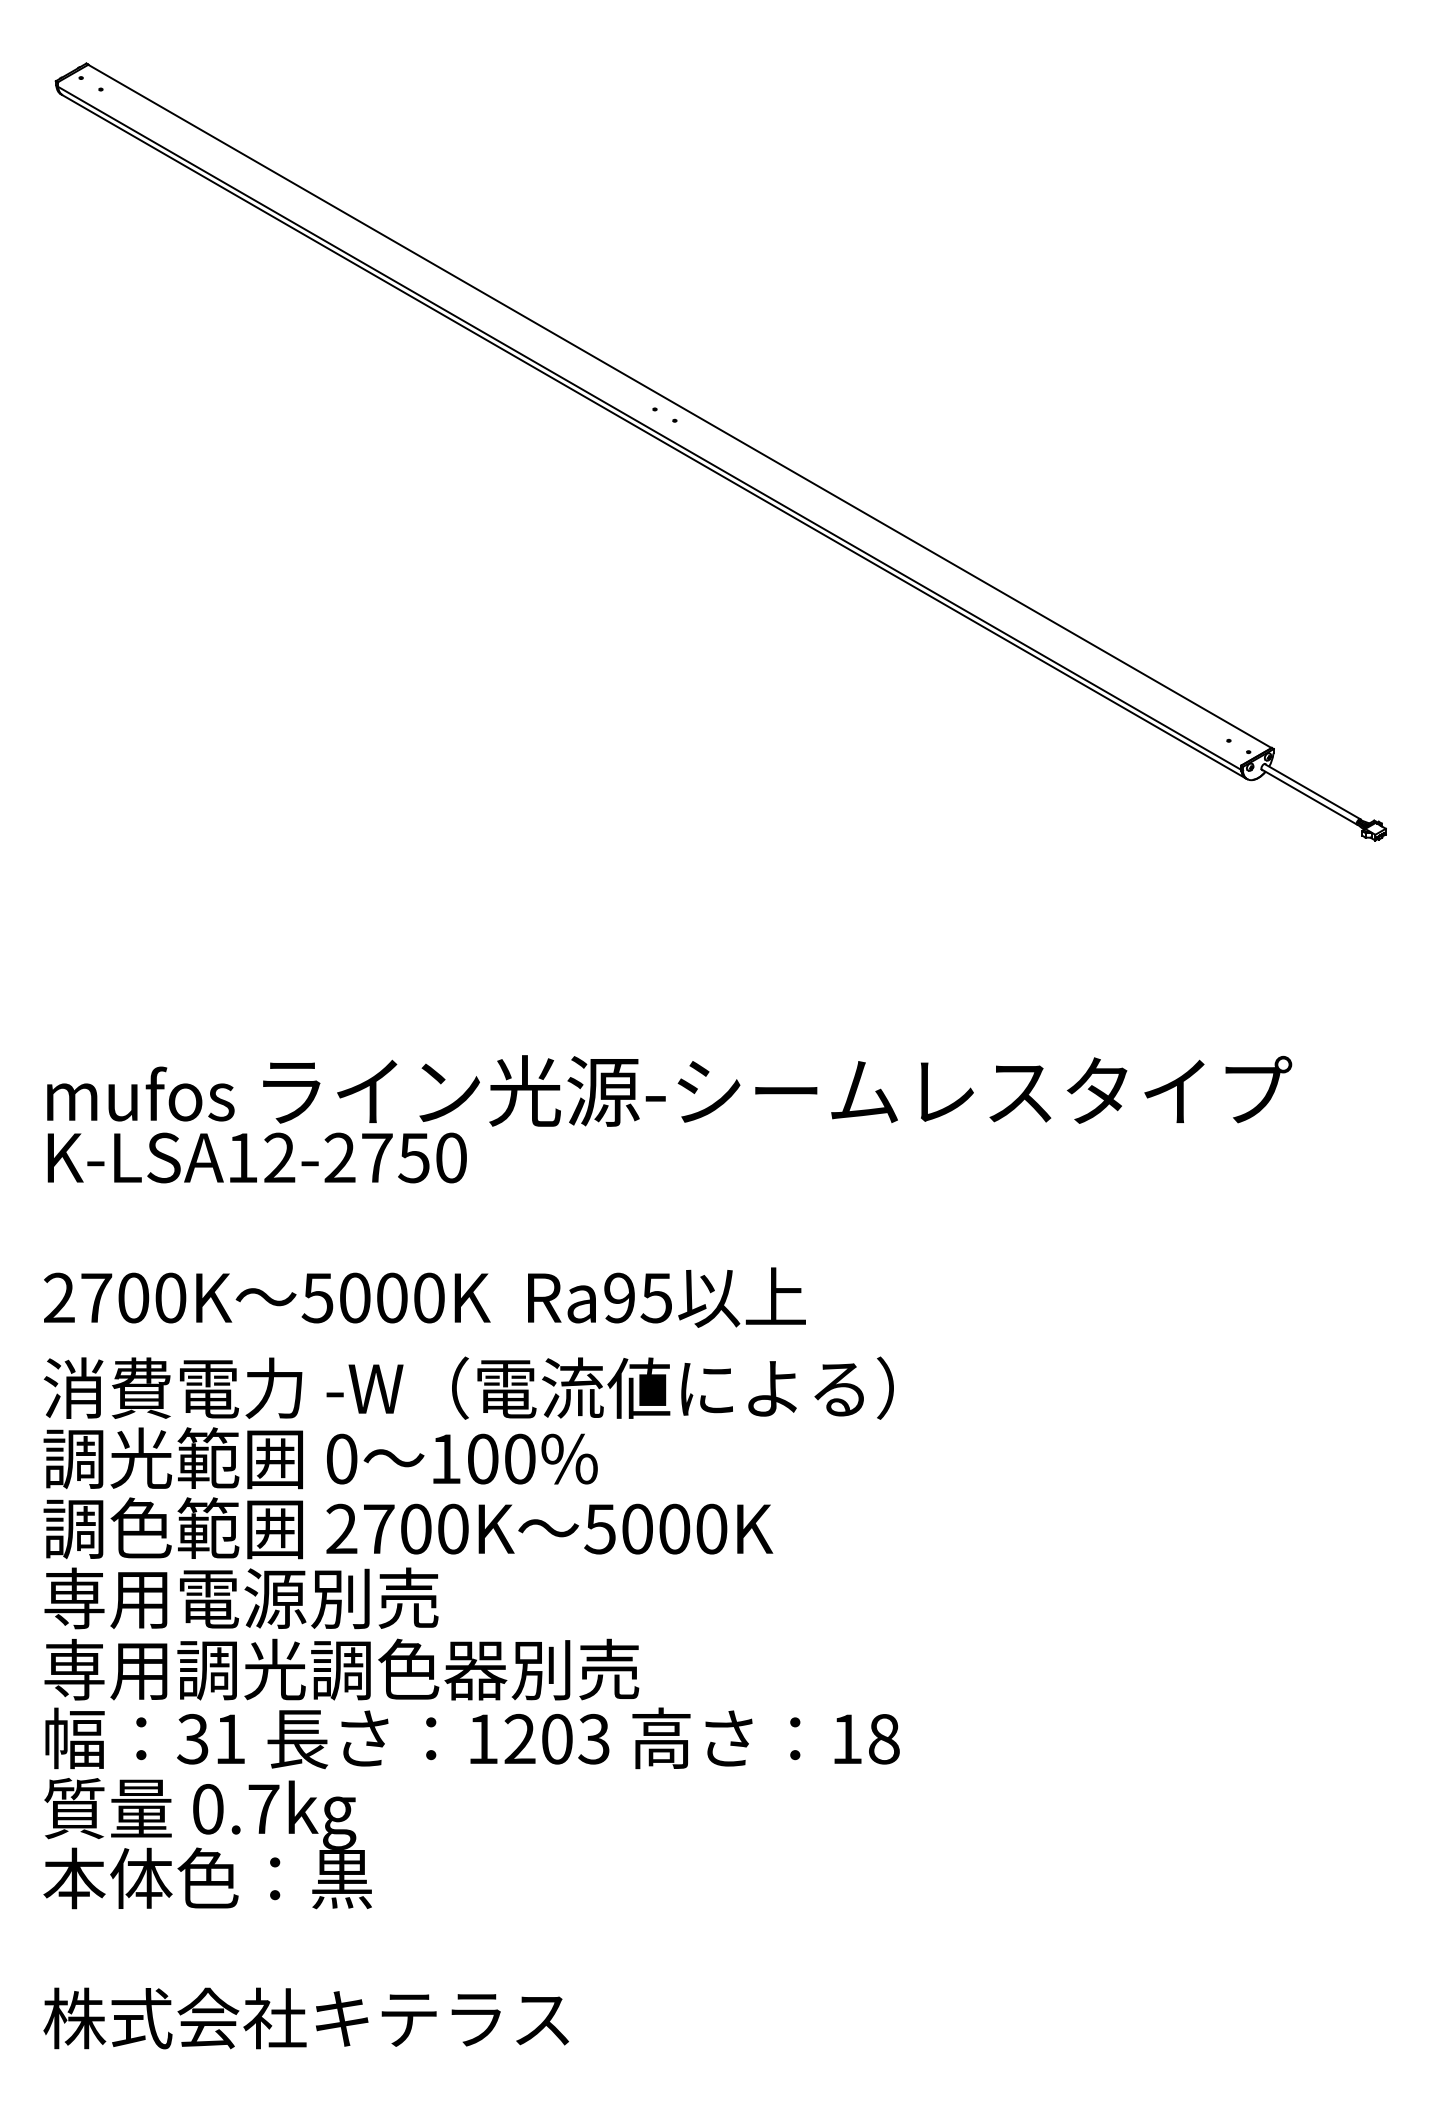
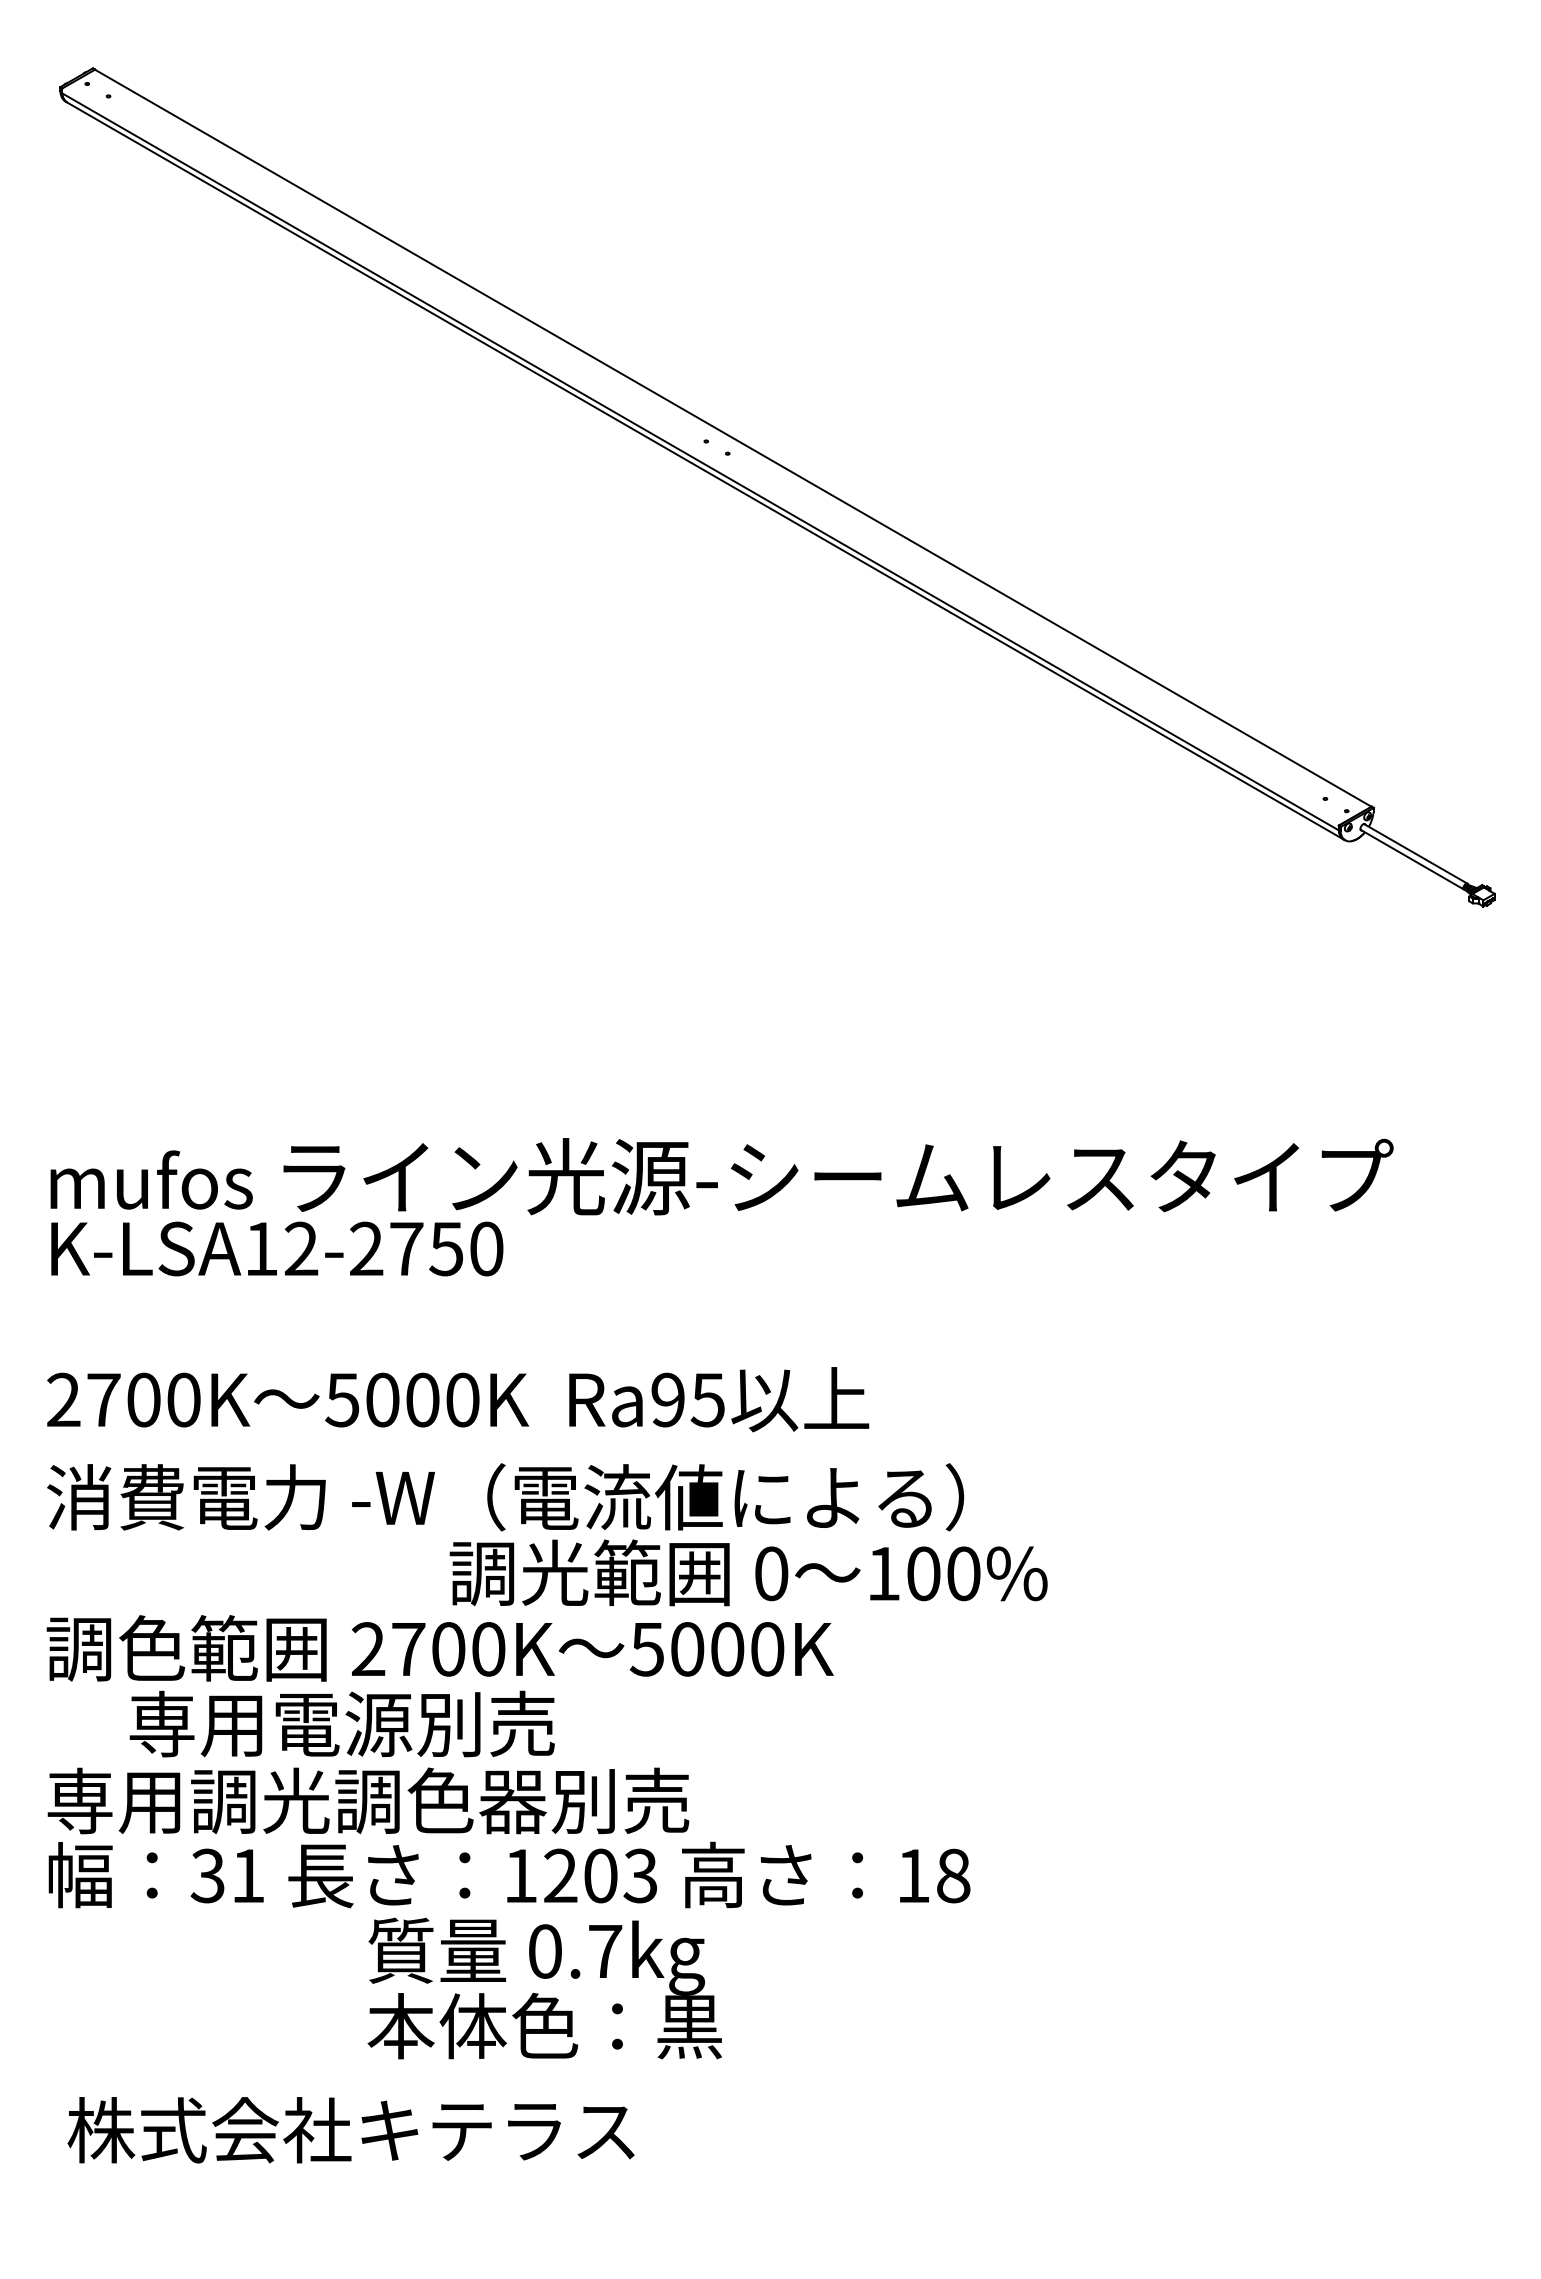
text: (320, 1457) -> (748, 1572), moved
text: (240, 1597) -> (341, 1723), moved
text: (207, 1843) -> (544, 1988), moved
text: (305, 2018) -> (350, 2130), moved

